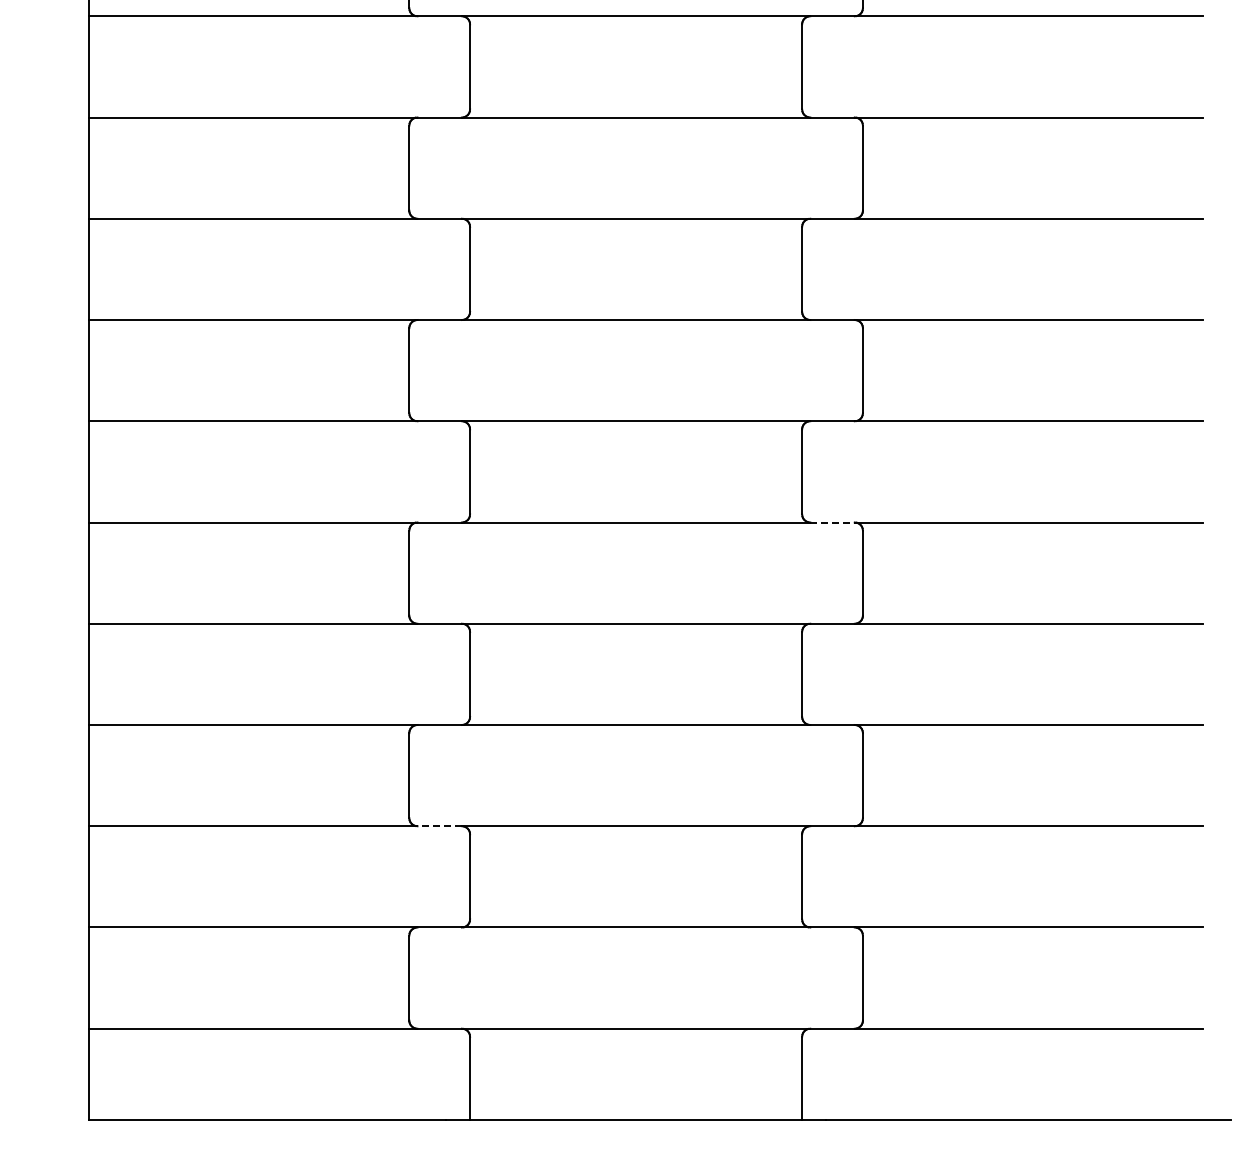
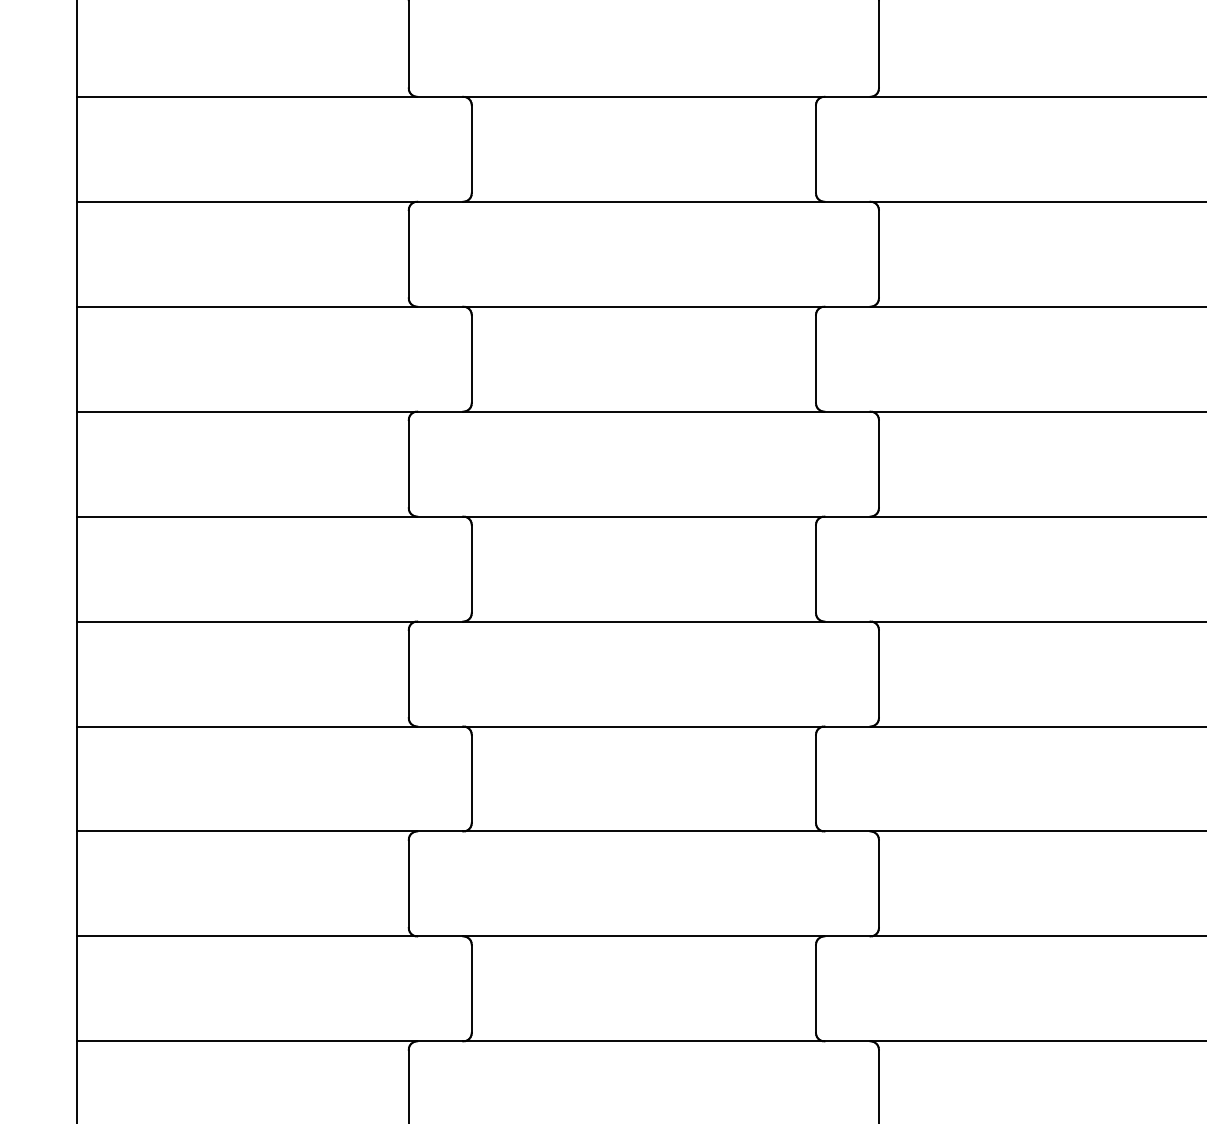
line: (833, 522) -> (848, 621), dashed -> solid
line: (439, 826) -> (440, 936), dashed -> solid

